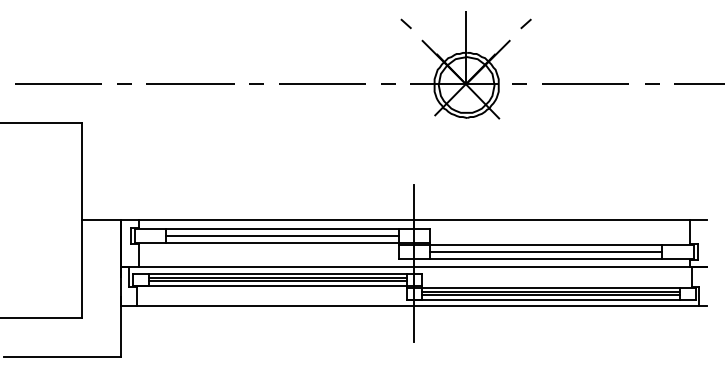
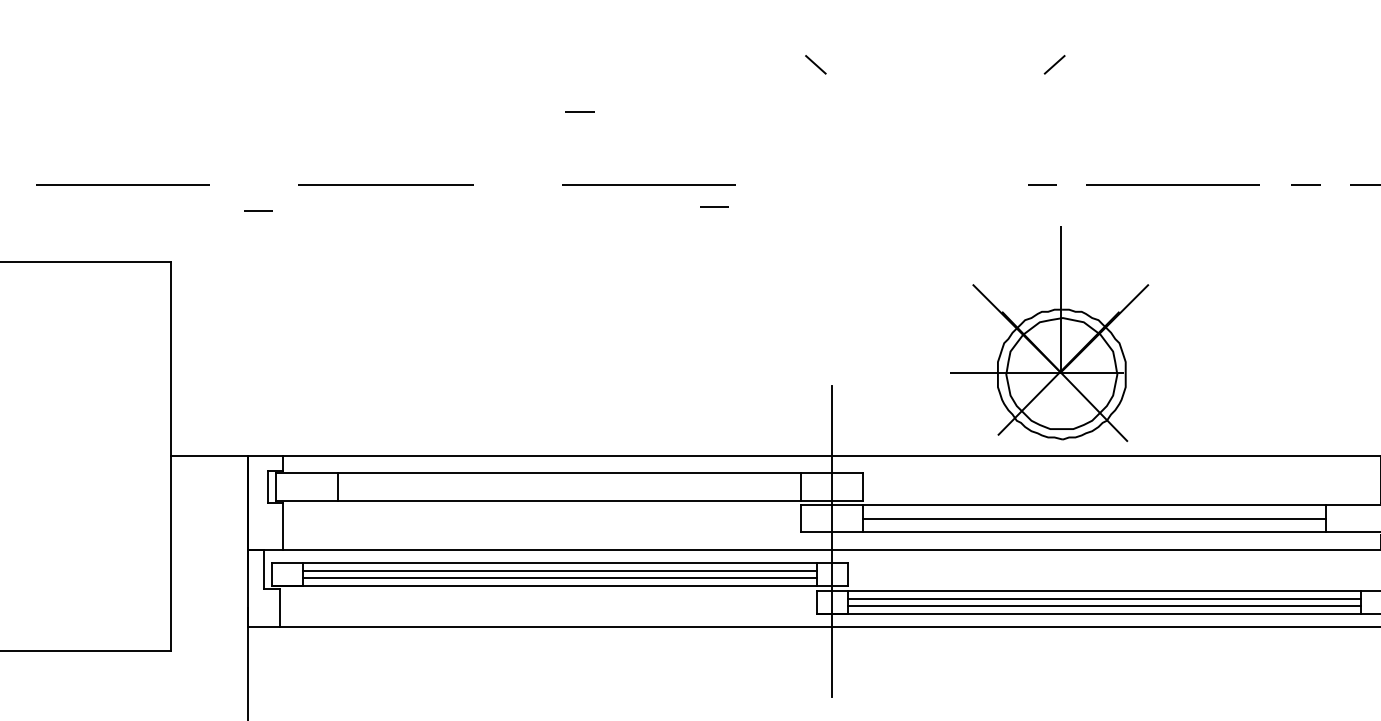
part: (460, 65) -> (1049, 334), moved
line: (124, 83) -> (258, 209), moved
line: (256, 83) -> (579, 109), moved
line: (388, 83) -> (714, 205), moved
line: (282, 236) -> (569, 488), removed

